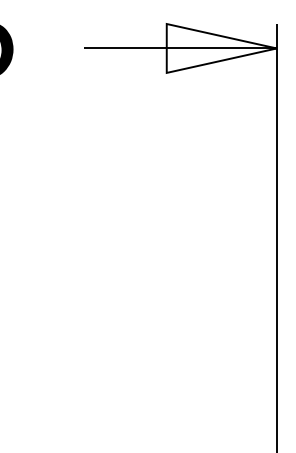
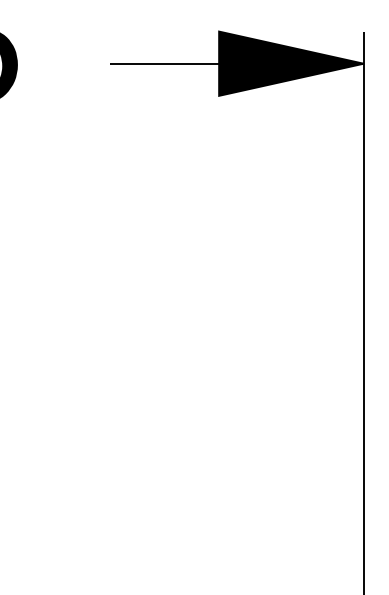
fill: (221, 48) -> (291, 63), added

